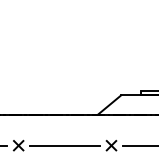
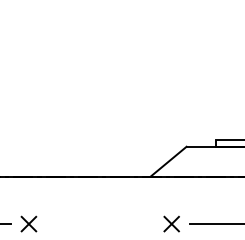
line: (64, 145) -> (99, 223), removed

